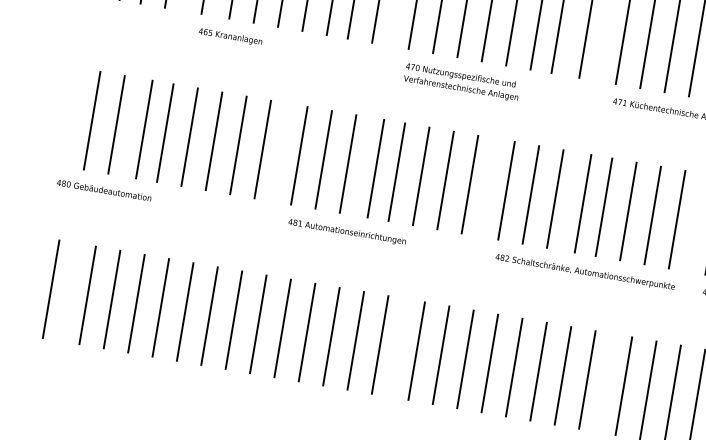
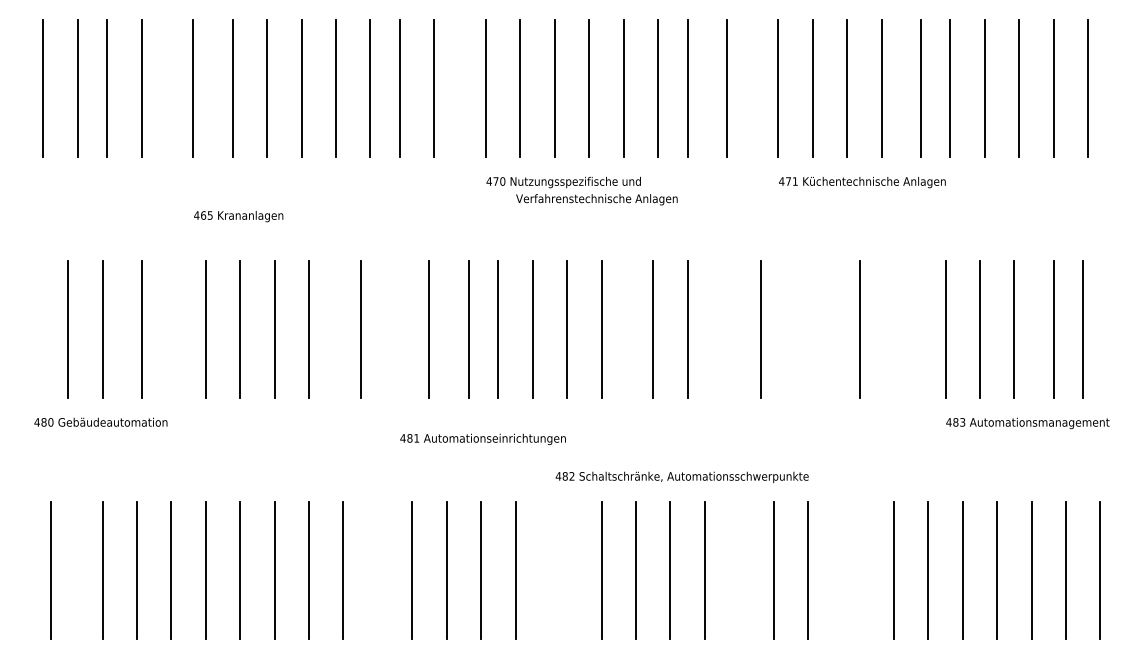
text: (230, 37) -> (238, 216), moved
text: (460, 88) -> (596, 199), moved
line: (165, 133) -> (171, 329), removed
line: (324, 159) -> (395, 329), removed
line: (554, 199) -> (721, 329), removed
line: (603, 207) -> (790, 329), removed
line: (628, 211) -> (825, 329), removed
line: (677, 219) -> (894, 329), removed
text: (346, 232) -> (482, 439), moved
text: (584, 272) -> (681, 477), moved
line: (282, 328) -> (377, 570), removed
line: (416, 351) -> (567, 570), removed
line: (538, 371) -> (739, 570), removed
line: (623, 386) -> (859, 570), removed

